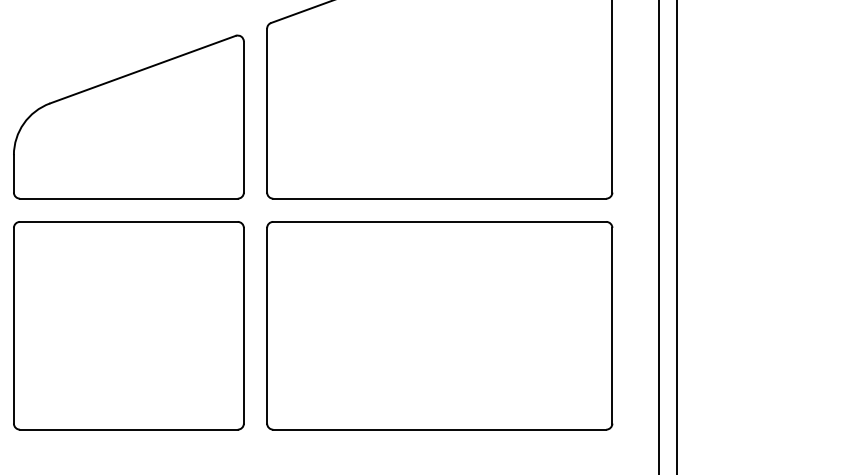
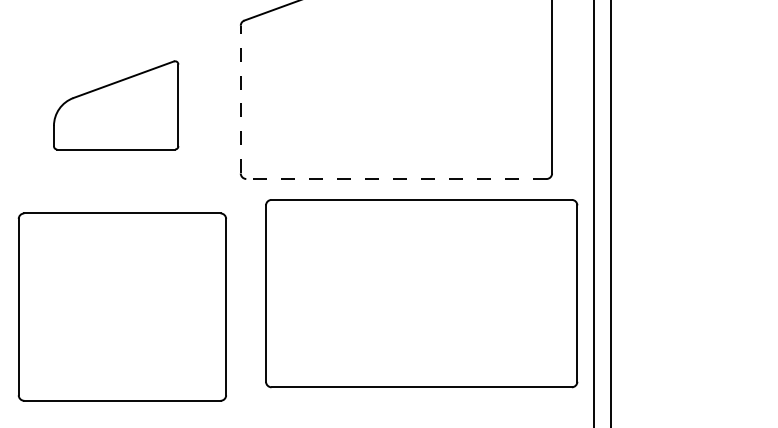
line: (267, 110) -> (241, 99), solid -> dashed
part: (128, 116) -> (115, 104), size x0.6
line: (439, 198) -> (396, 178), solid -> dashed
part: (128, 325) -> (122, 306), moved
part: (439, 325) -> (421, 293), moved

